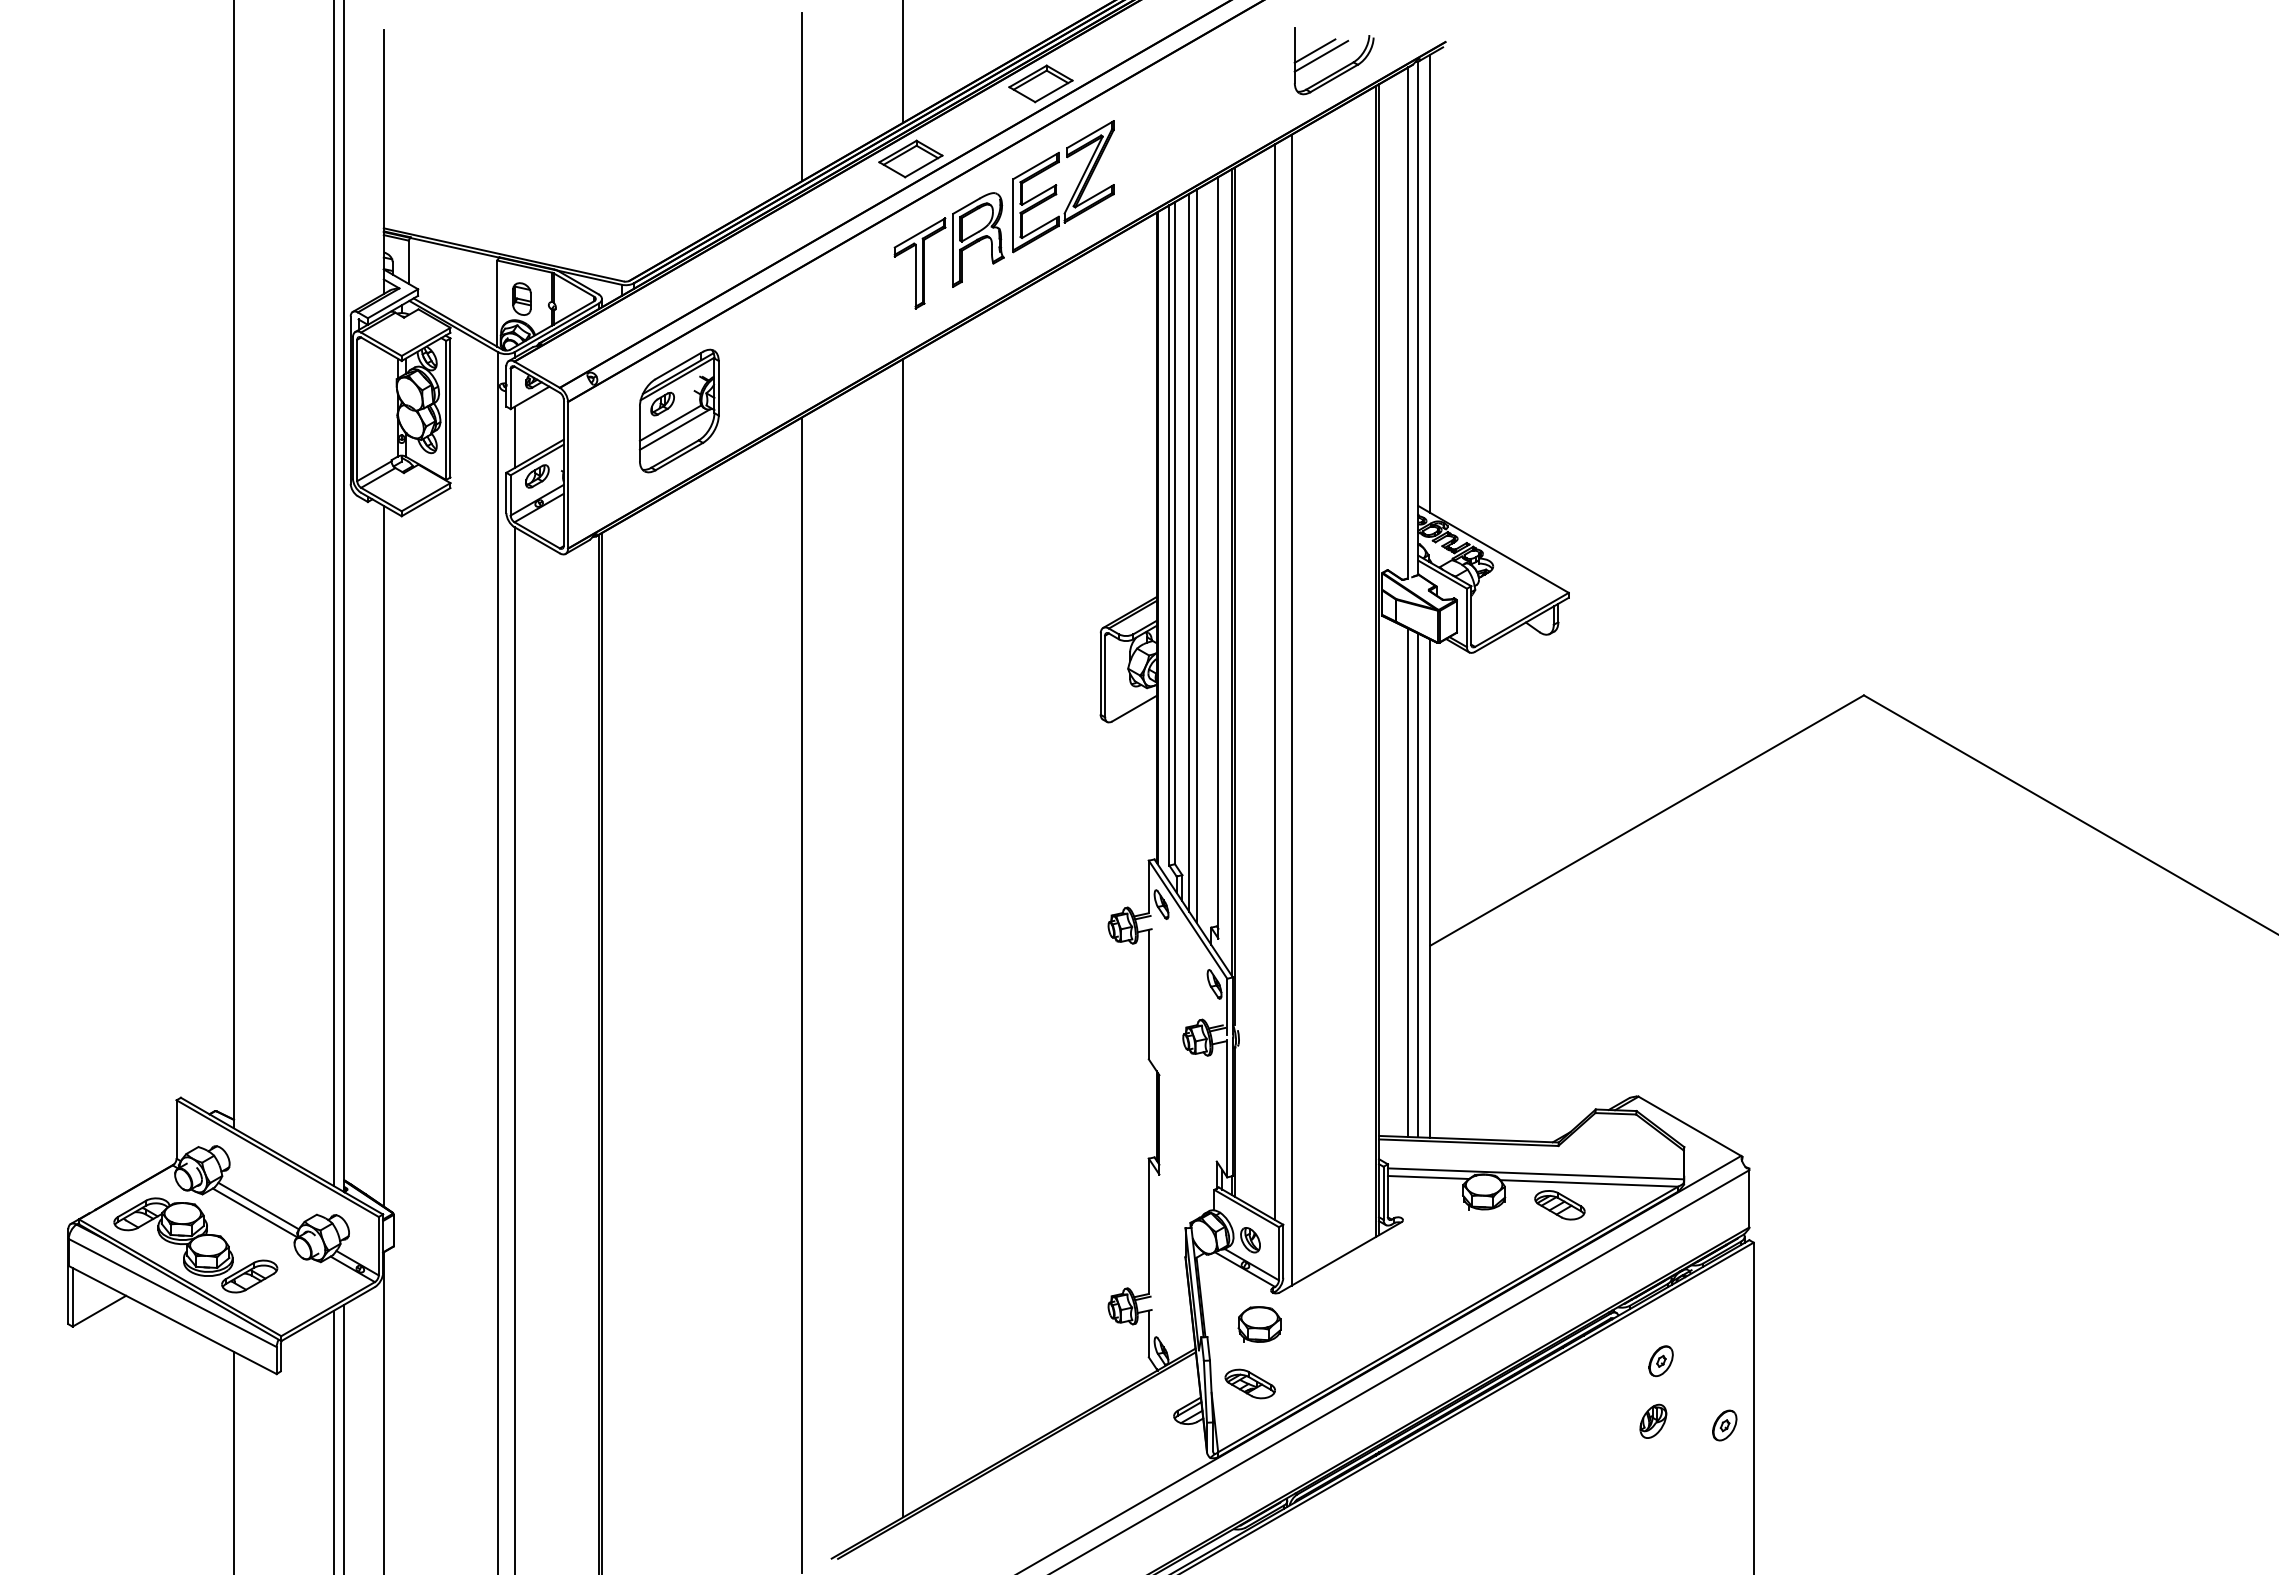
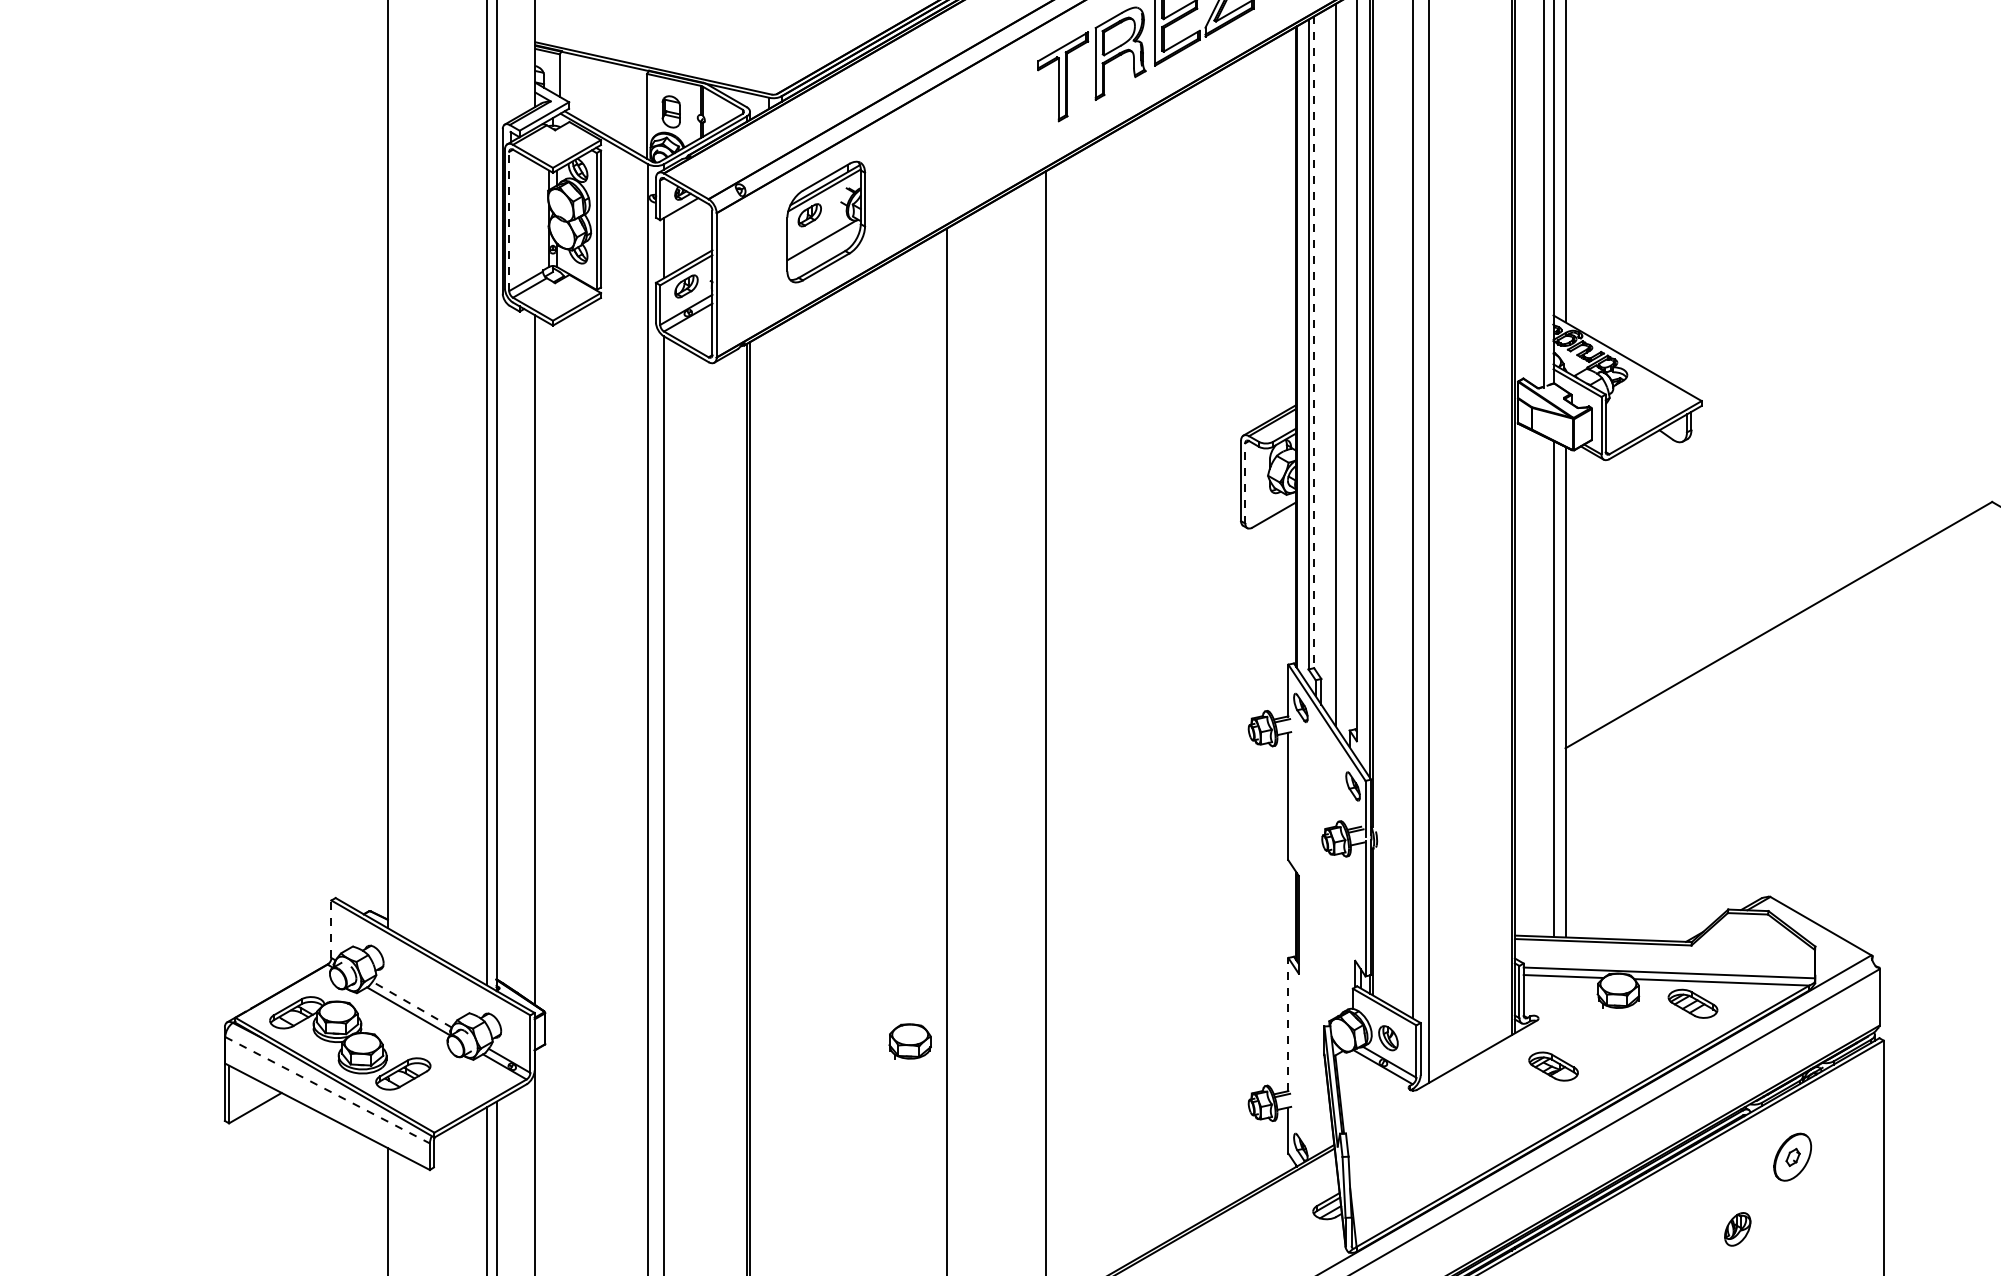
line: (357, 410) -> (509, 221), solid -> dashed
line: (670, 422) -> (817, 233), removed
line: (1175, 533) -> (1314, 342), solid -> dashed
line: (1189, 552) -> (1328, 361), removed
line: (1105, 676) -> (1245, 483), solid -> dashed
line: (1408, 882) -> (1543, 686), removed
line: (176, 1128) -> (331, 928), solid -> dashed
line: (258, 1206) -> (412, 1005), solid -> dashed
line: (1148, 1226) -> (1288, 1024), solid -> dashed
line: (173, 1293) -> (328, 1090), solid -> dashed
part: (1259, 1324) -> (910, 1041), moved
part: (1660, 1361) -> (1791, 1157), size x1.6
part: (1249, 1383) -> (1552, 1066), moved
part: (1653, 1420) -> (1737, 1228), moved
part: (1724, 1425) -> (1854, 1220), removed

